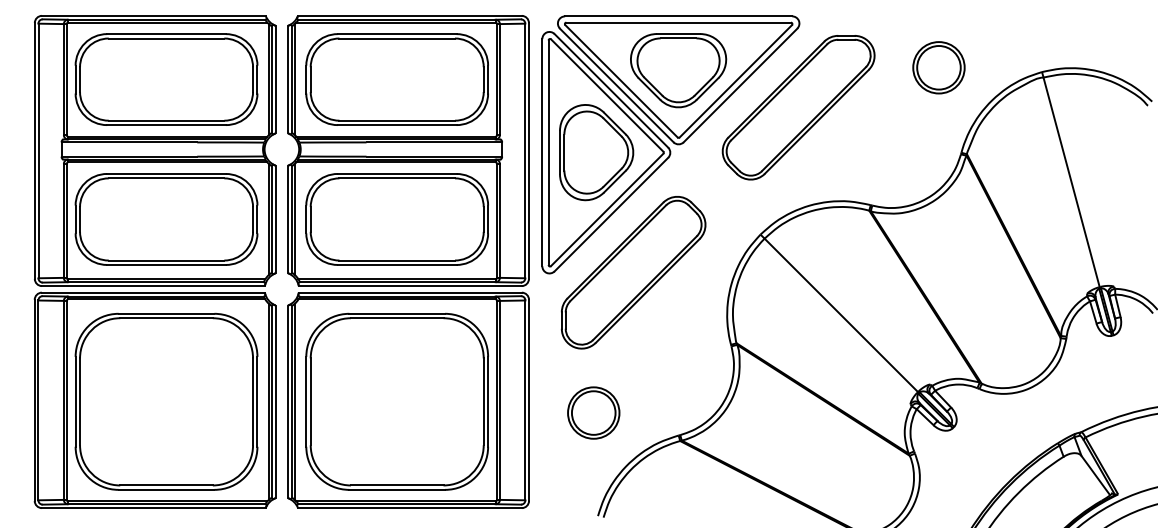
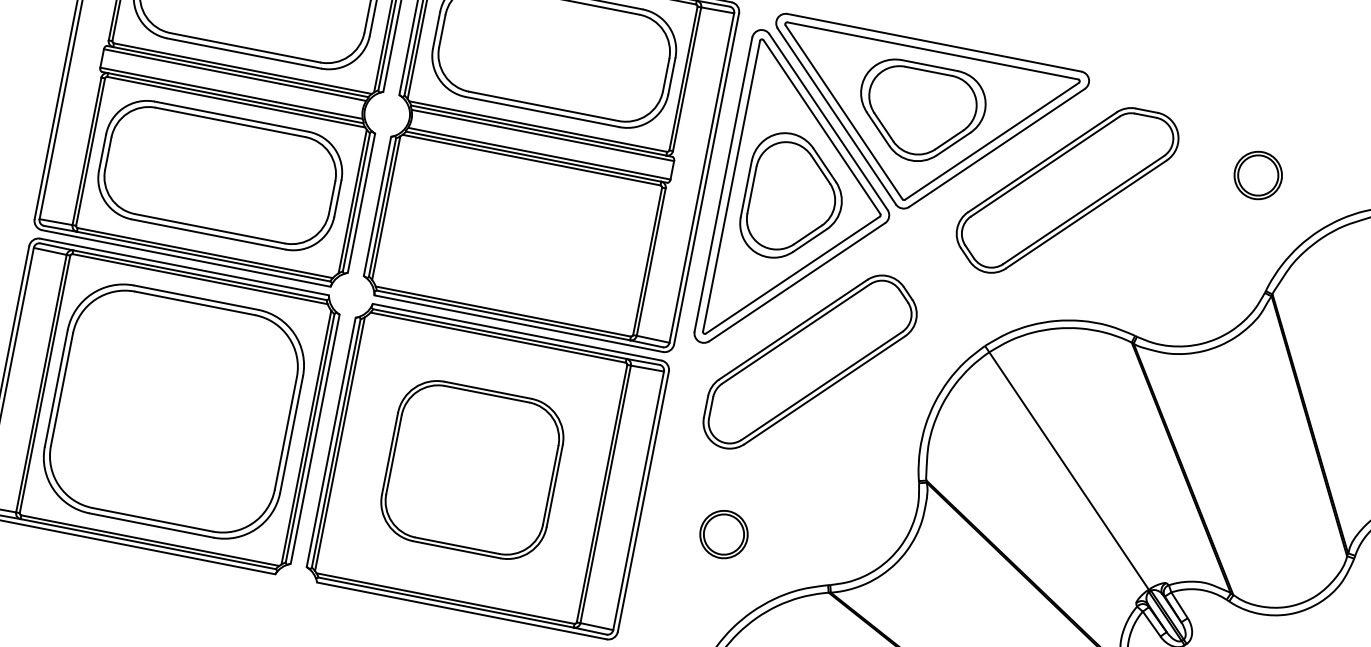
part: (938, 67) -> (1257, 174), size x0.7
part: (396, 219) -> (517, 234), removed
part: (396, 401) -> (471, 469), size x0.7
part: (593, 412) -> (723, 533), size x0.7

